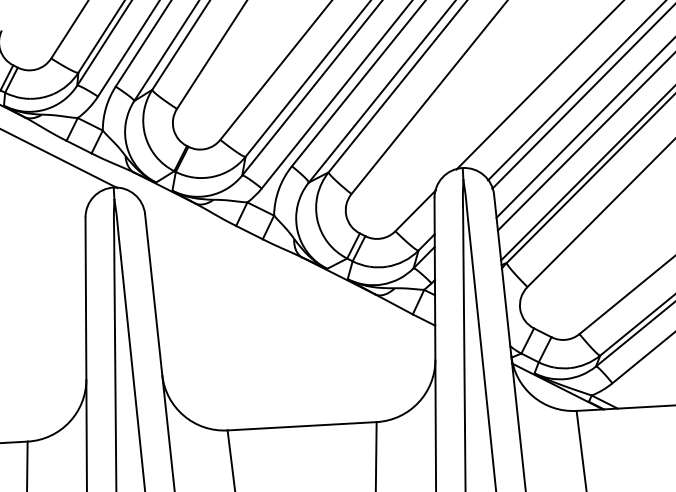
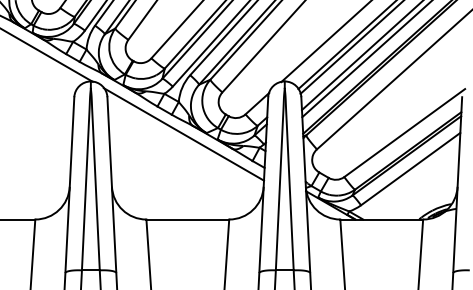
line: (285, 273) -> (183, 134), added

